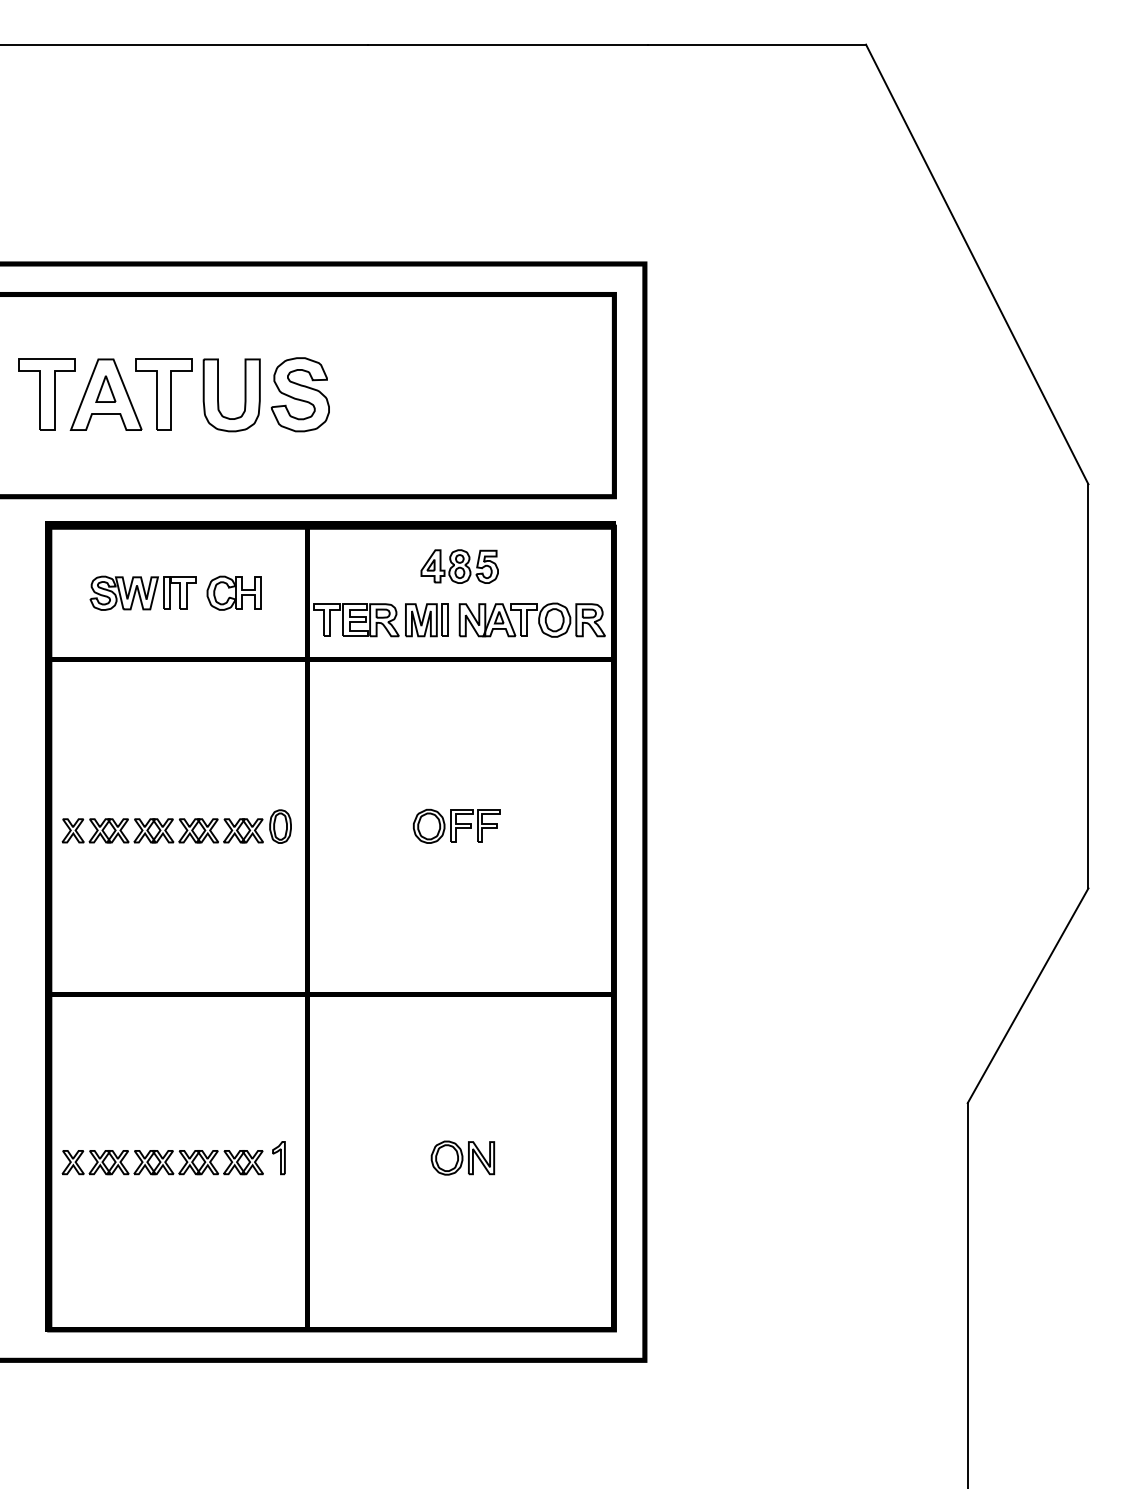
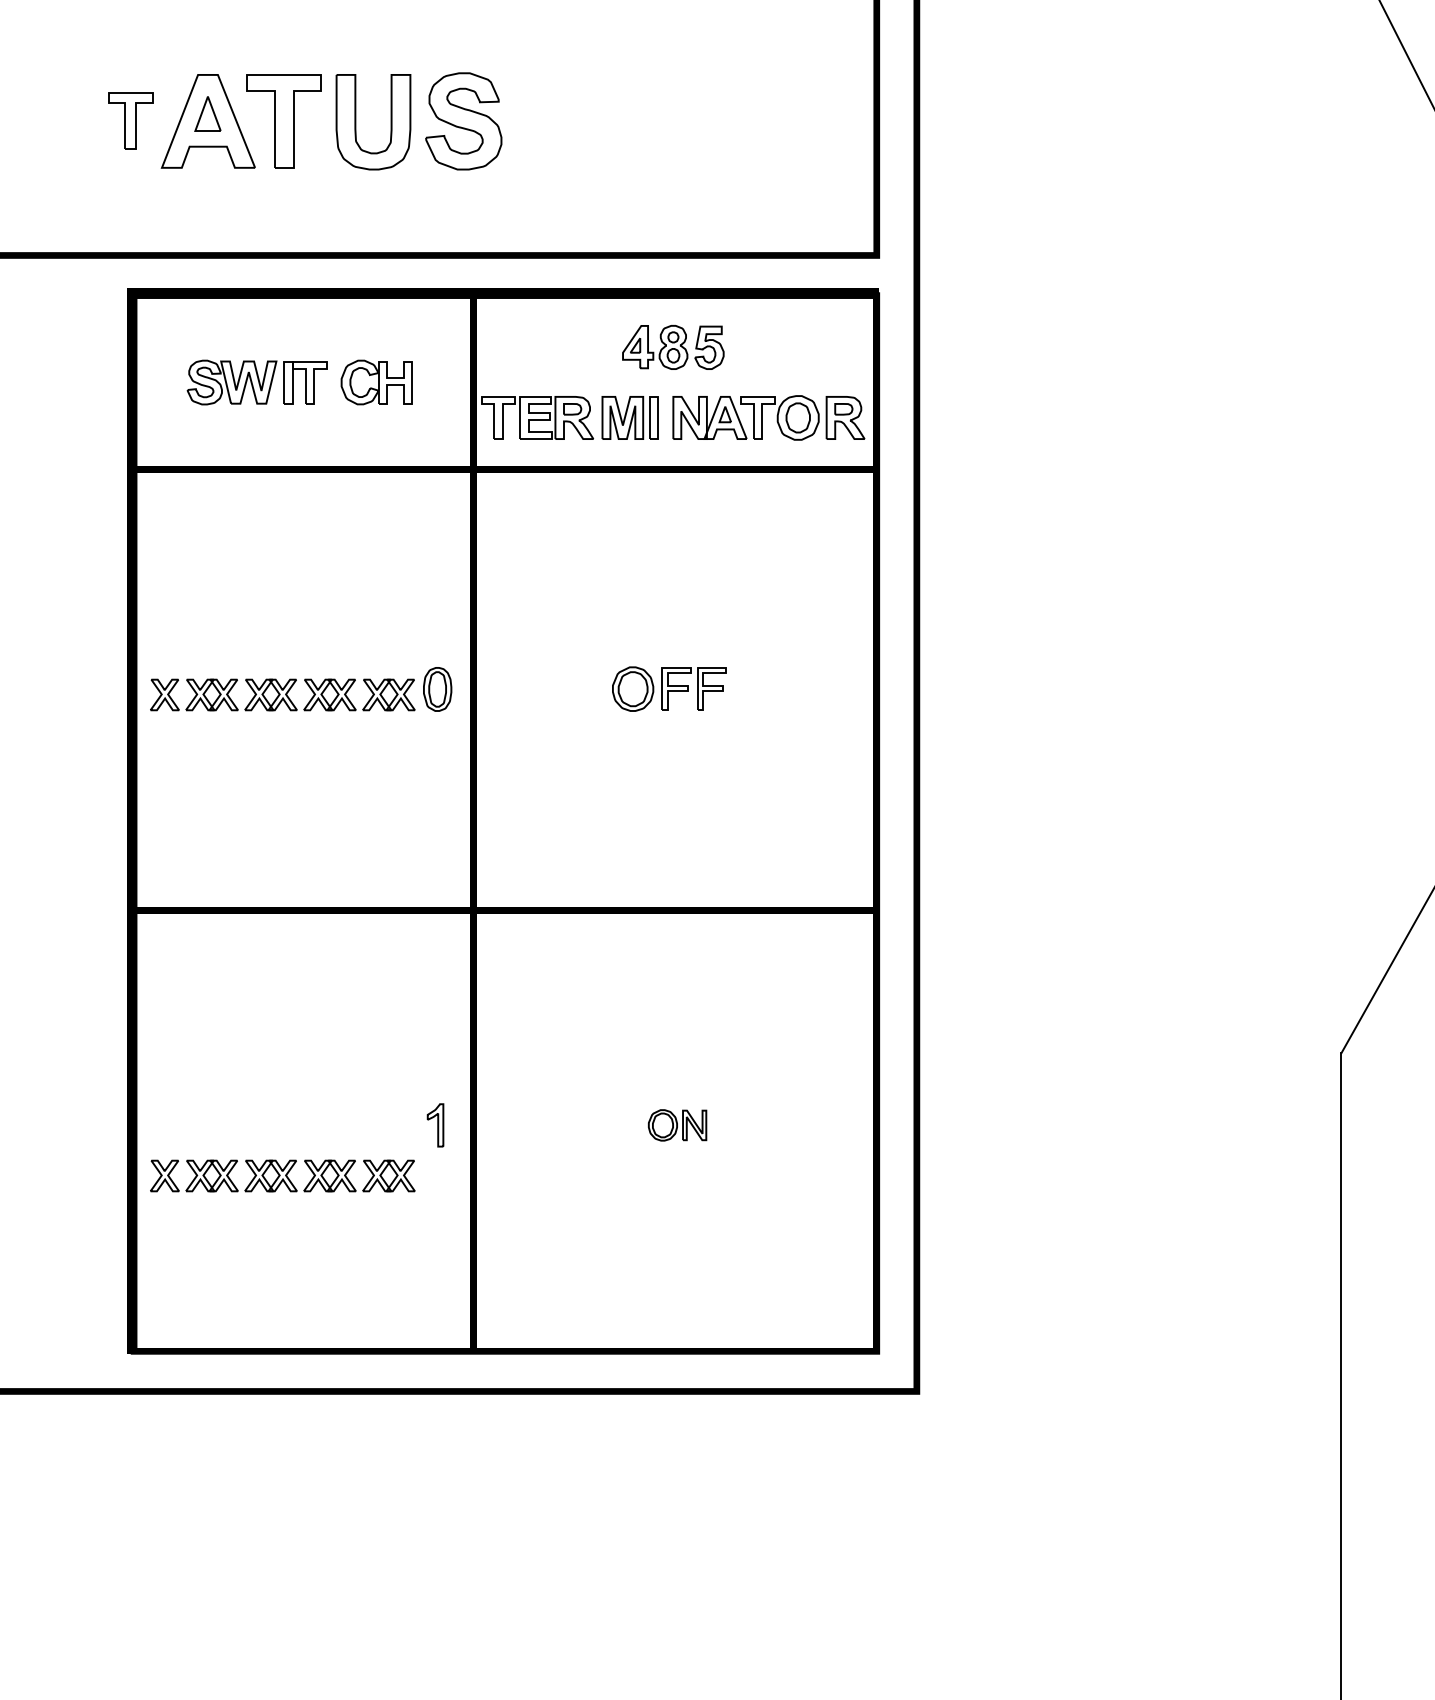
part: (46, 394) -> (129, 121), size x0.6
part: (462, 1157) -> (676, 1124), size x0.7
part: (162, 1162) -> (282, 1175), moved

